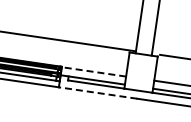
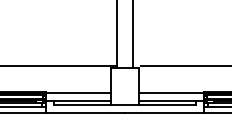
line: (93, 71) -> (77, 92), dashed -> solid
line: (98, 93) -> (85, 113), dashed -> solid

